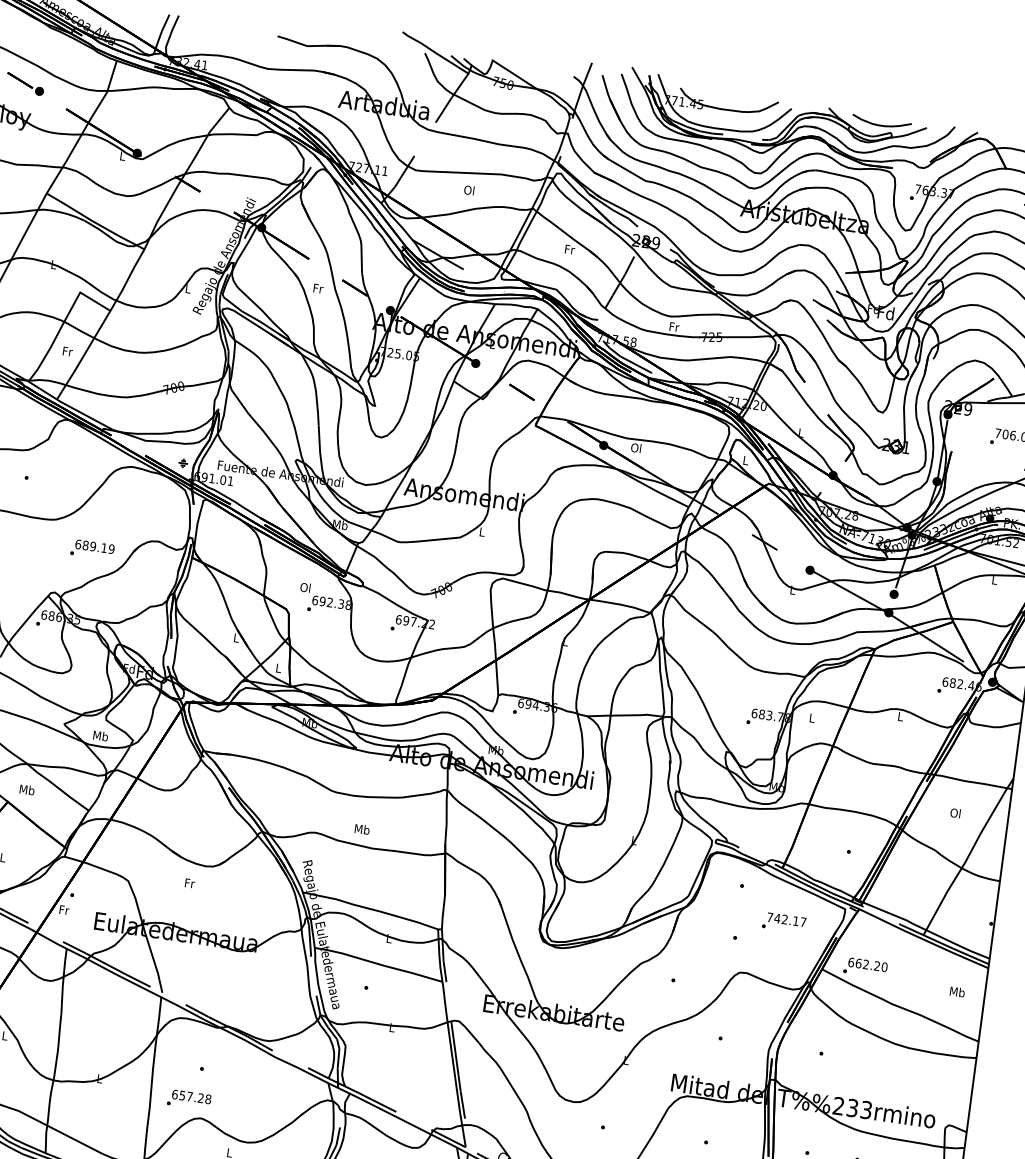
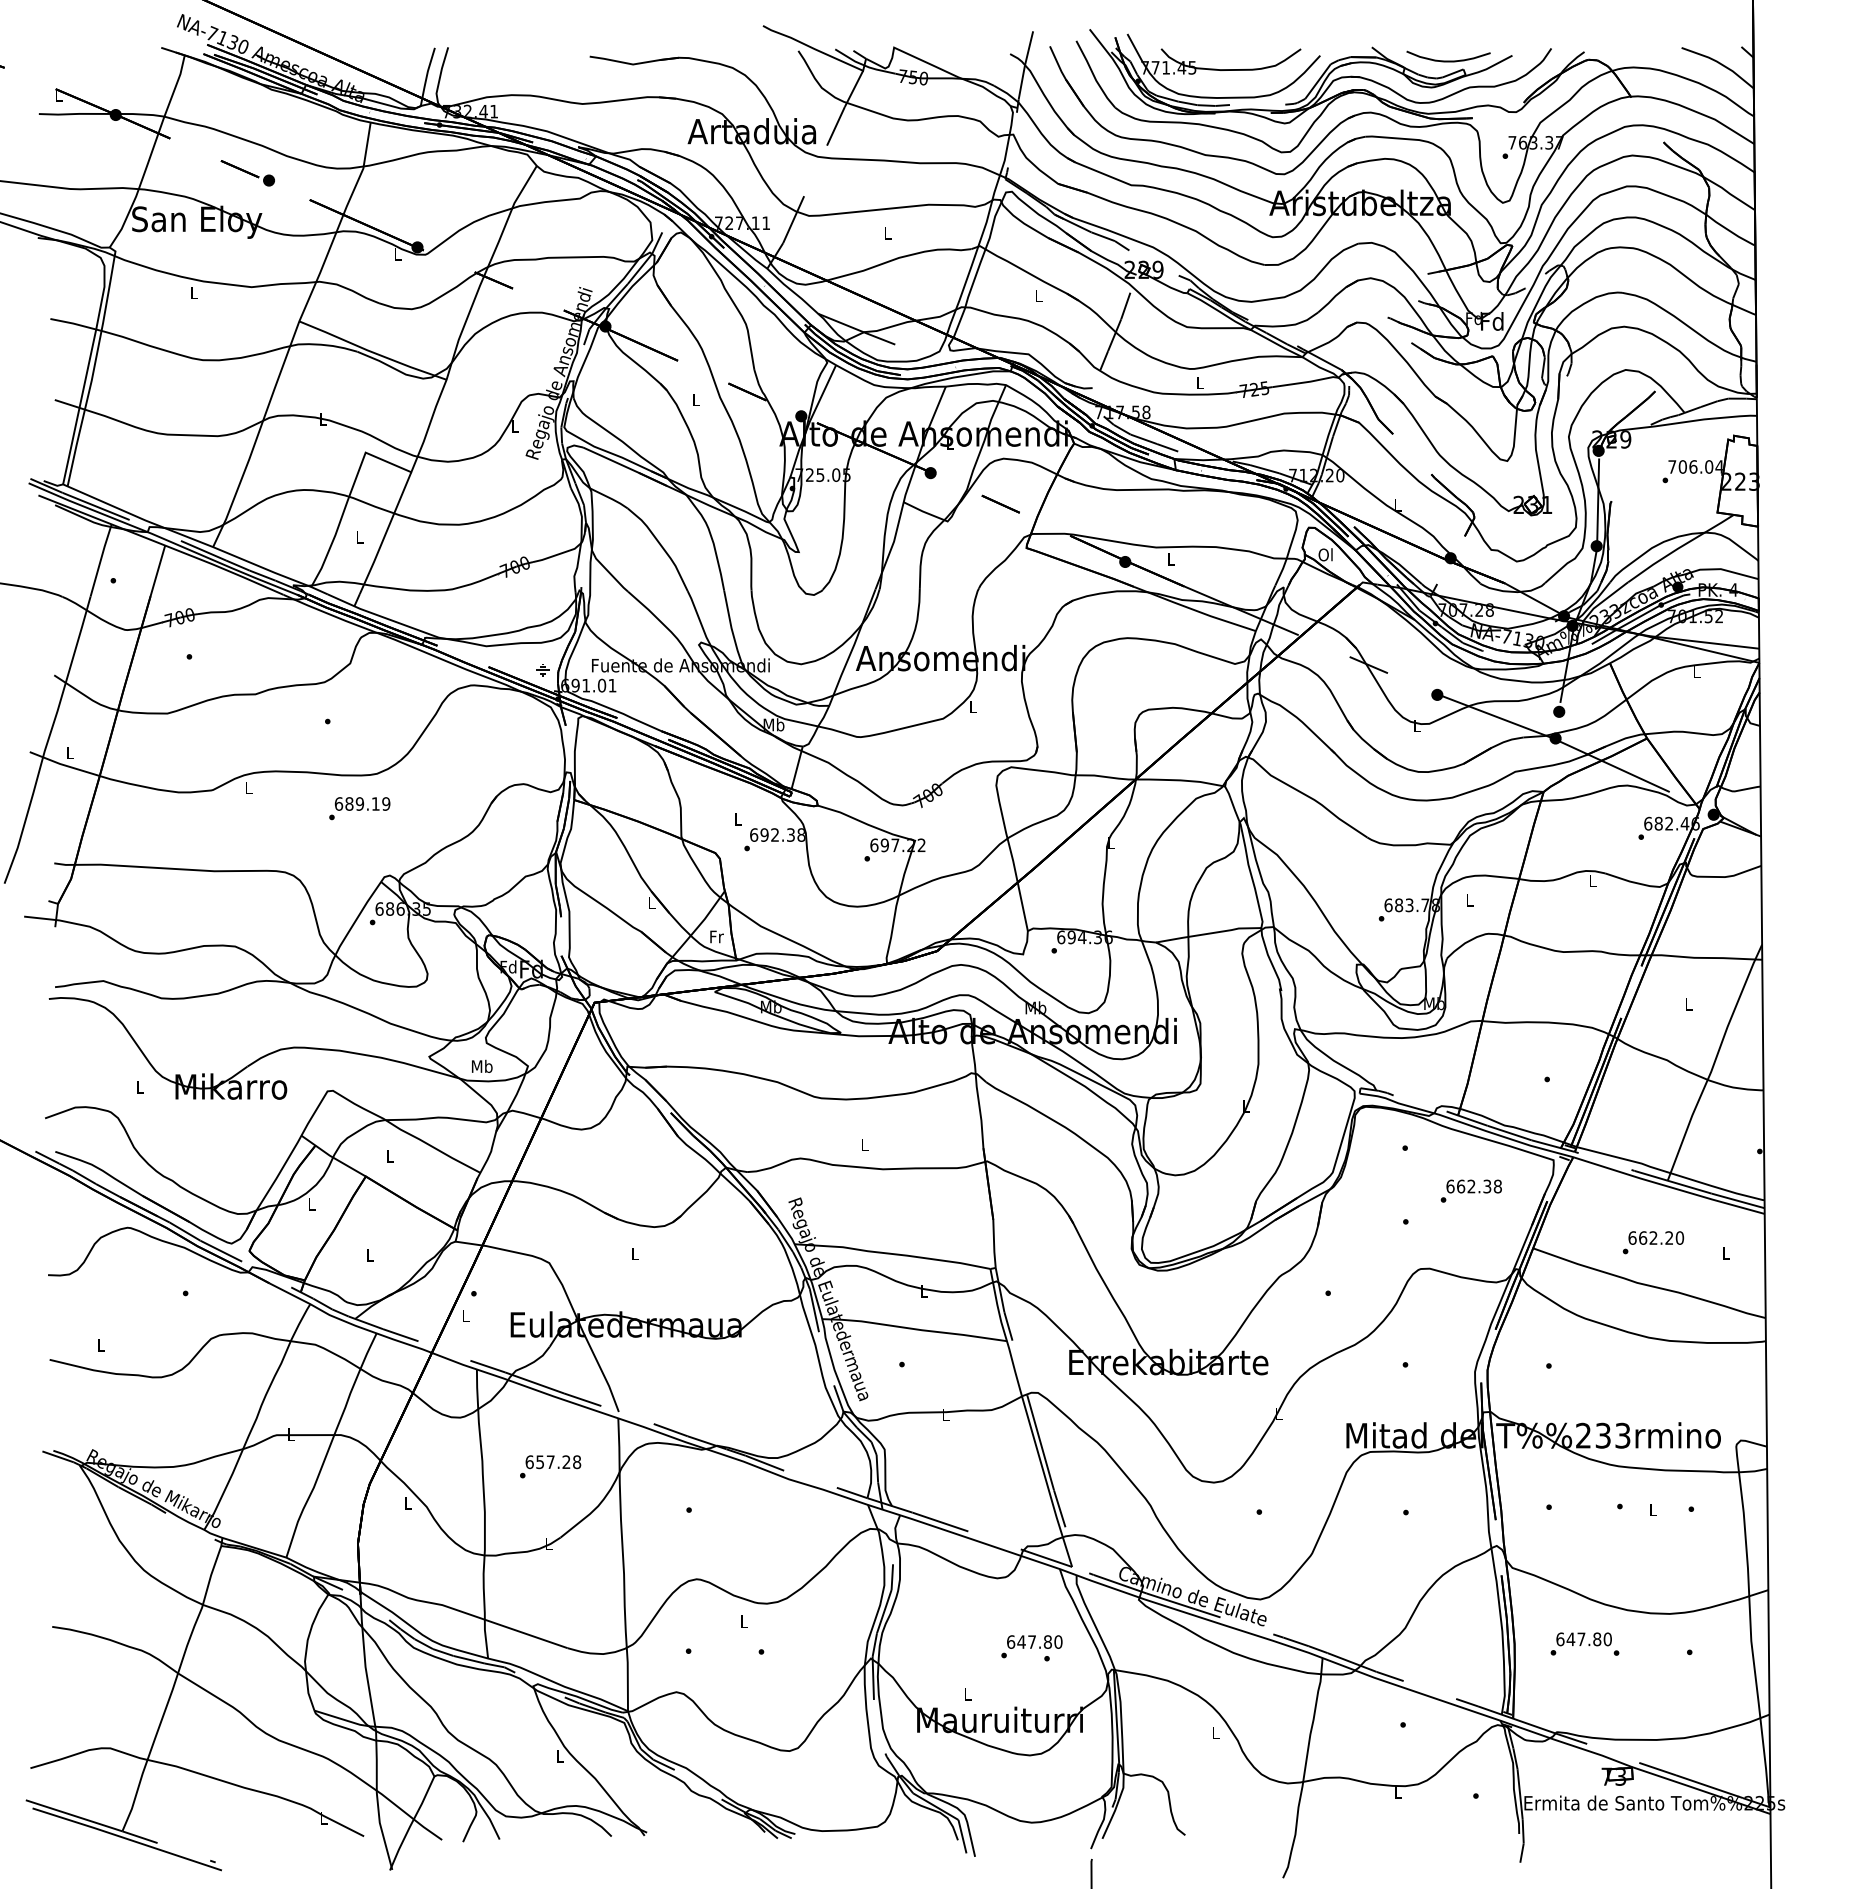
text: (469, 189) -> (887, 232), Ol -> L
text: (570, 249) -> (1039, 295), Fr -> L
text: (318, 288) -> (696, 399), Fr -> L
text: (674, 326) -> (1200, 382), Fr -> L
text: (68, 351) -> (360, 537), Fr -> L
text: (635, 447) -> (1170, 558), Ol -> L
text: (745, 460) -> (1325, 554), L -> Ol
text: (92, 549) -> (359, 808), moved
text: (305, 587) -> (737, 818), Ol -> L
text: (278, 668) -> (716, 936), L -> Fr
text: (27, 789) -> (390, 1155), Mb -> L
text: (955, 813) -> (1688, 1004), Ol -> L
text: (361, 829) -> (864, 1144), Mb -> L
text: (189, 883) -> (635, 1253), Fr -> L
text: (64, 910) -> (466, 1316), Fr -> L
text: (786, 919) -> (1473, 1186), 742.17 -> 662.38
text: (865, 967) -> (1653, 1242), moved
text: (957, 991) -> (1726, 1252), Mb -> L
text: (189, 1099) -> (550, 1466), moved

